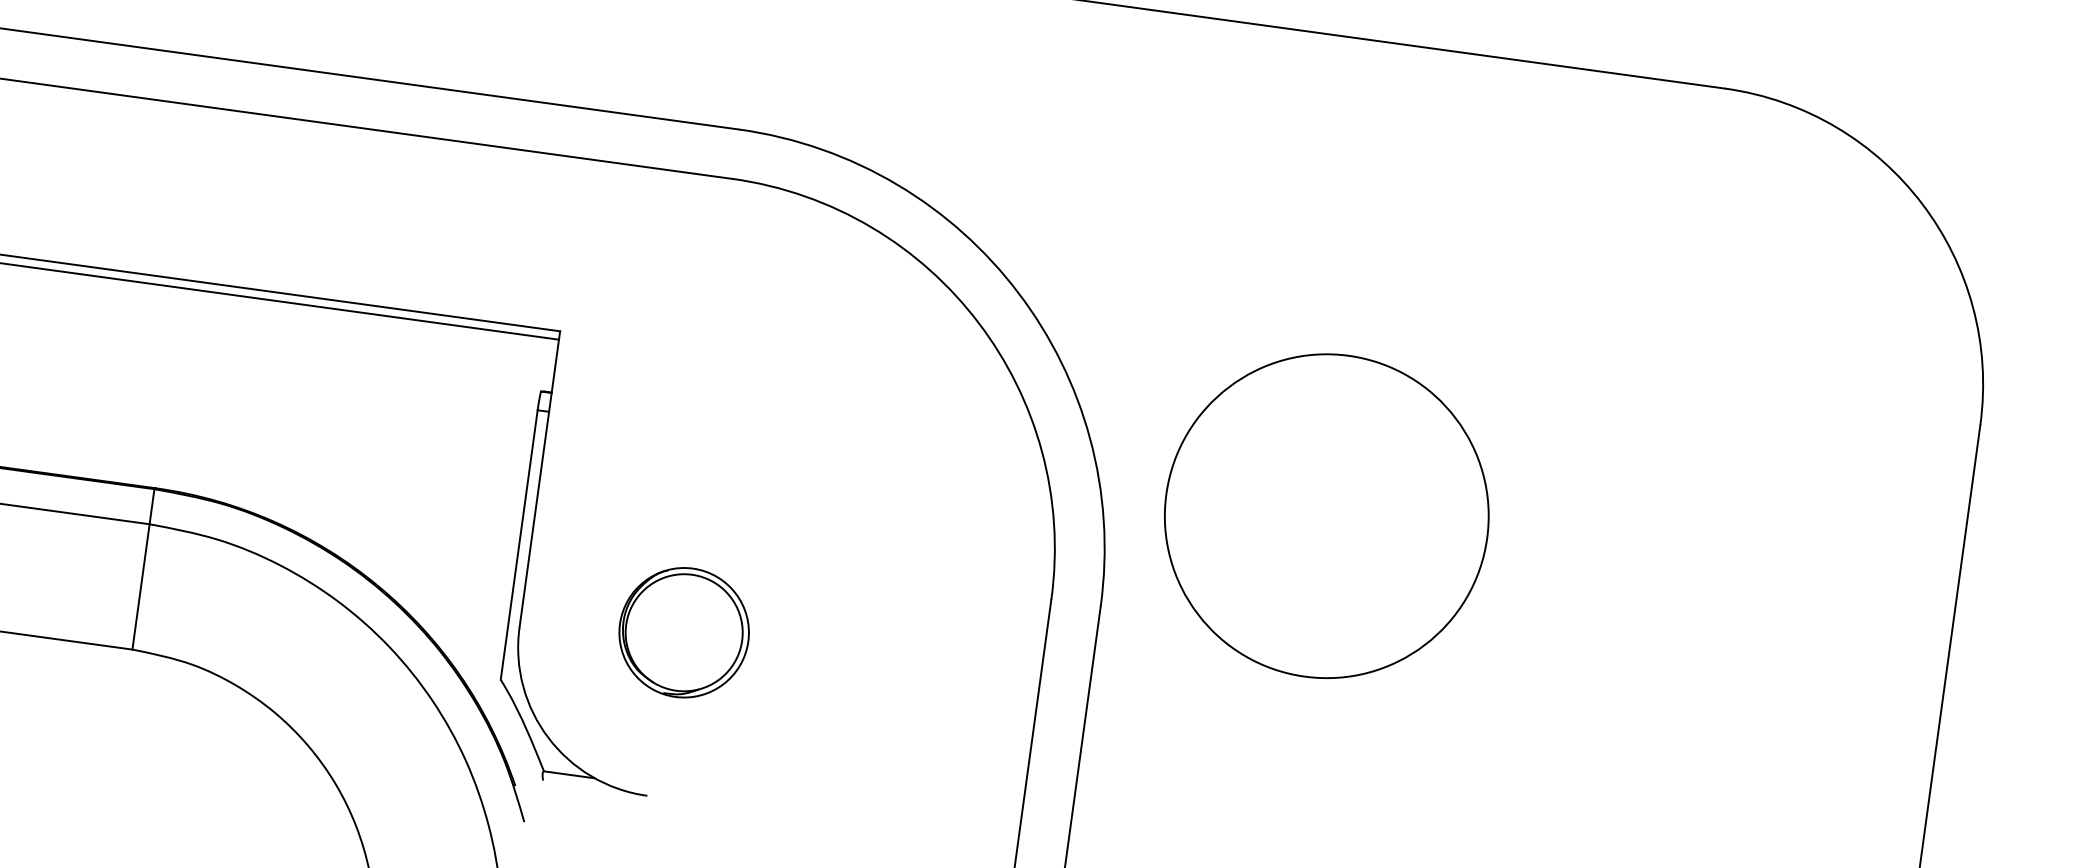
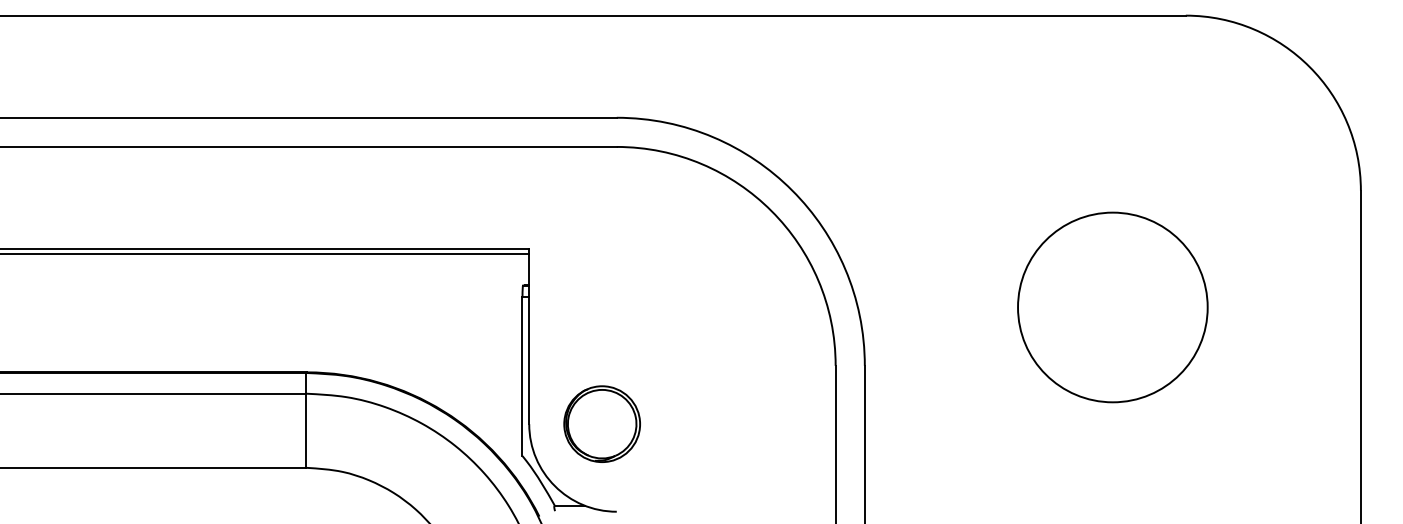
circle: (1326, 516) -> (1112, 307), moved
part: (683, 631) -> (601, 423), moved

